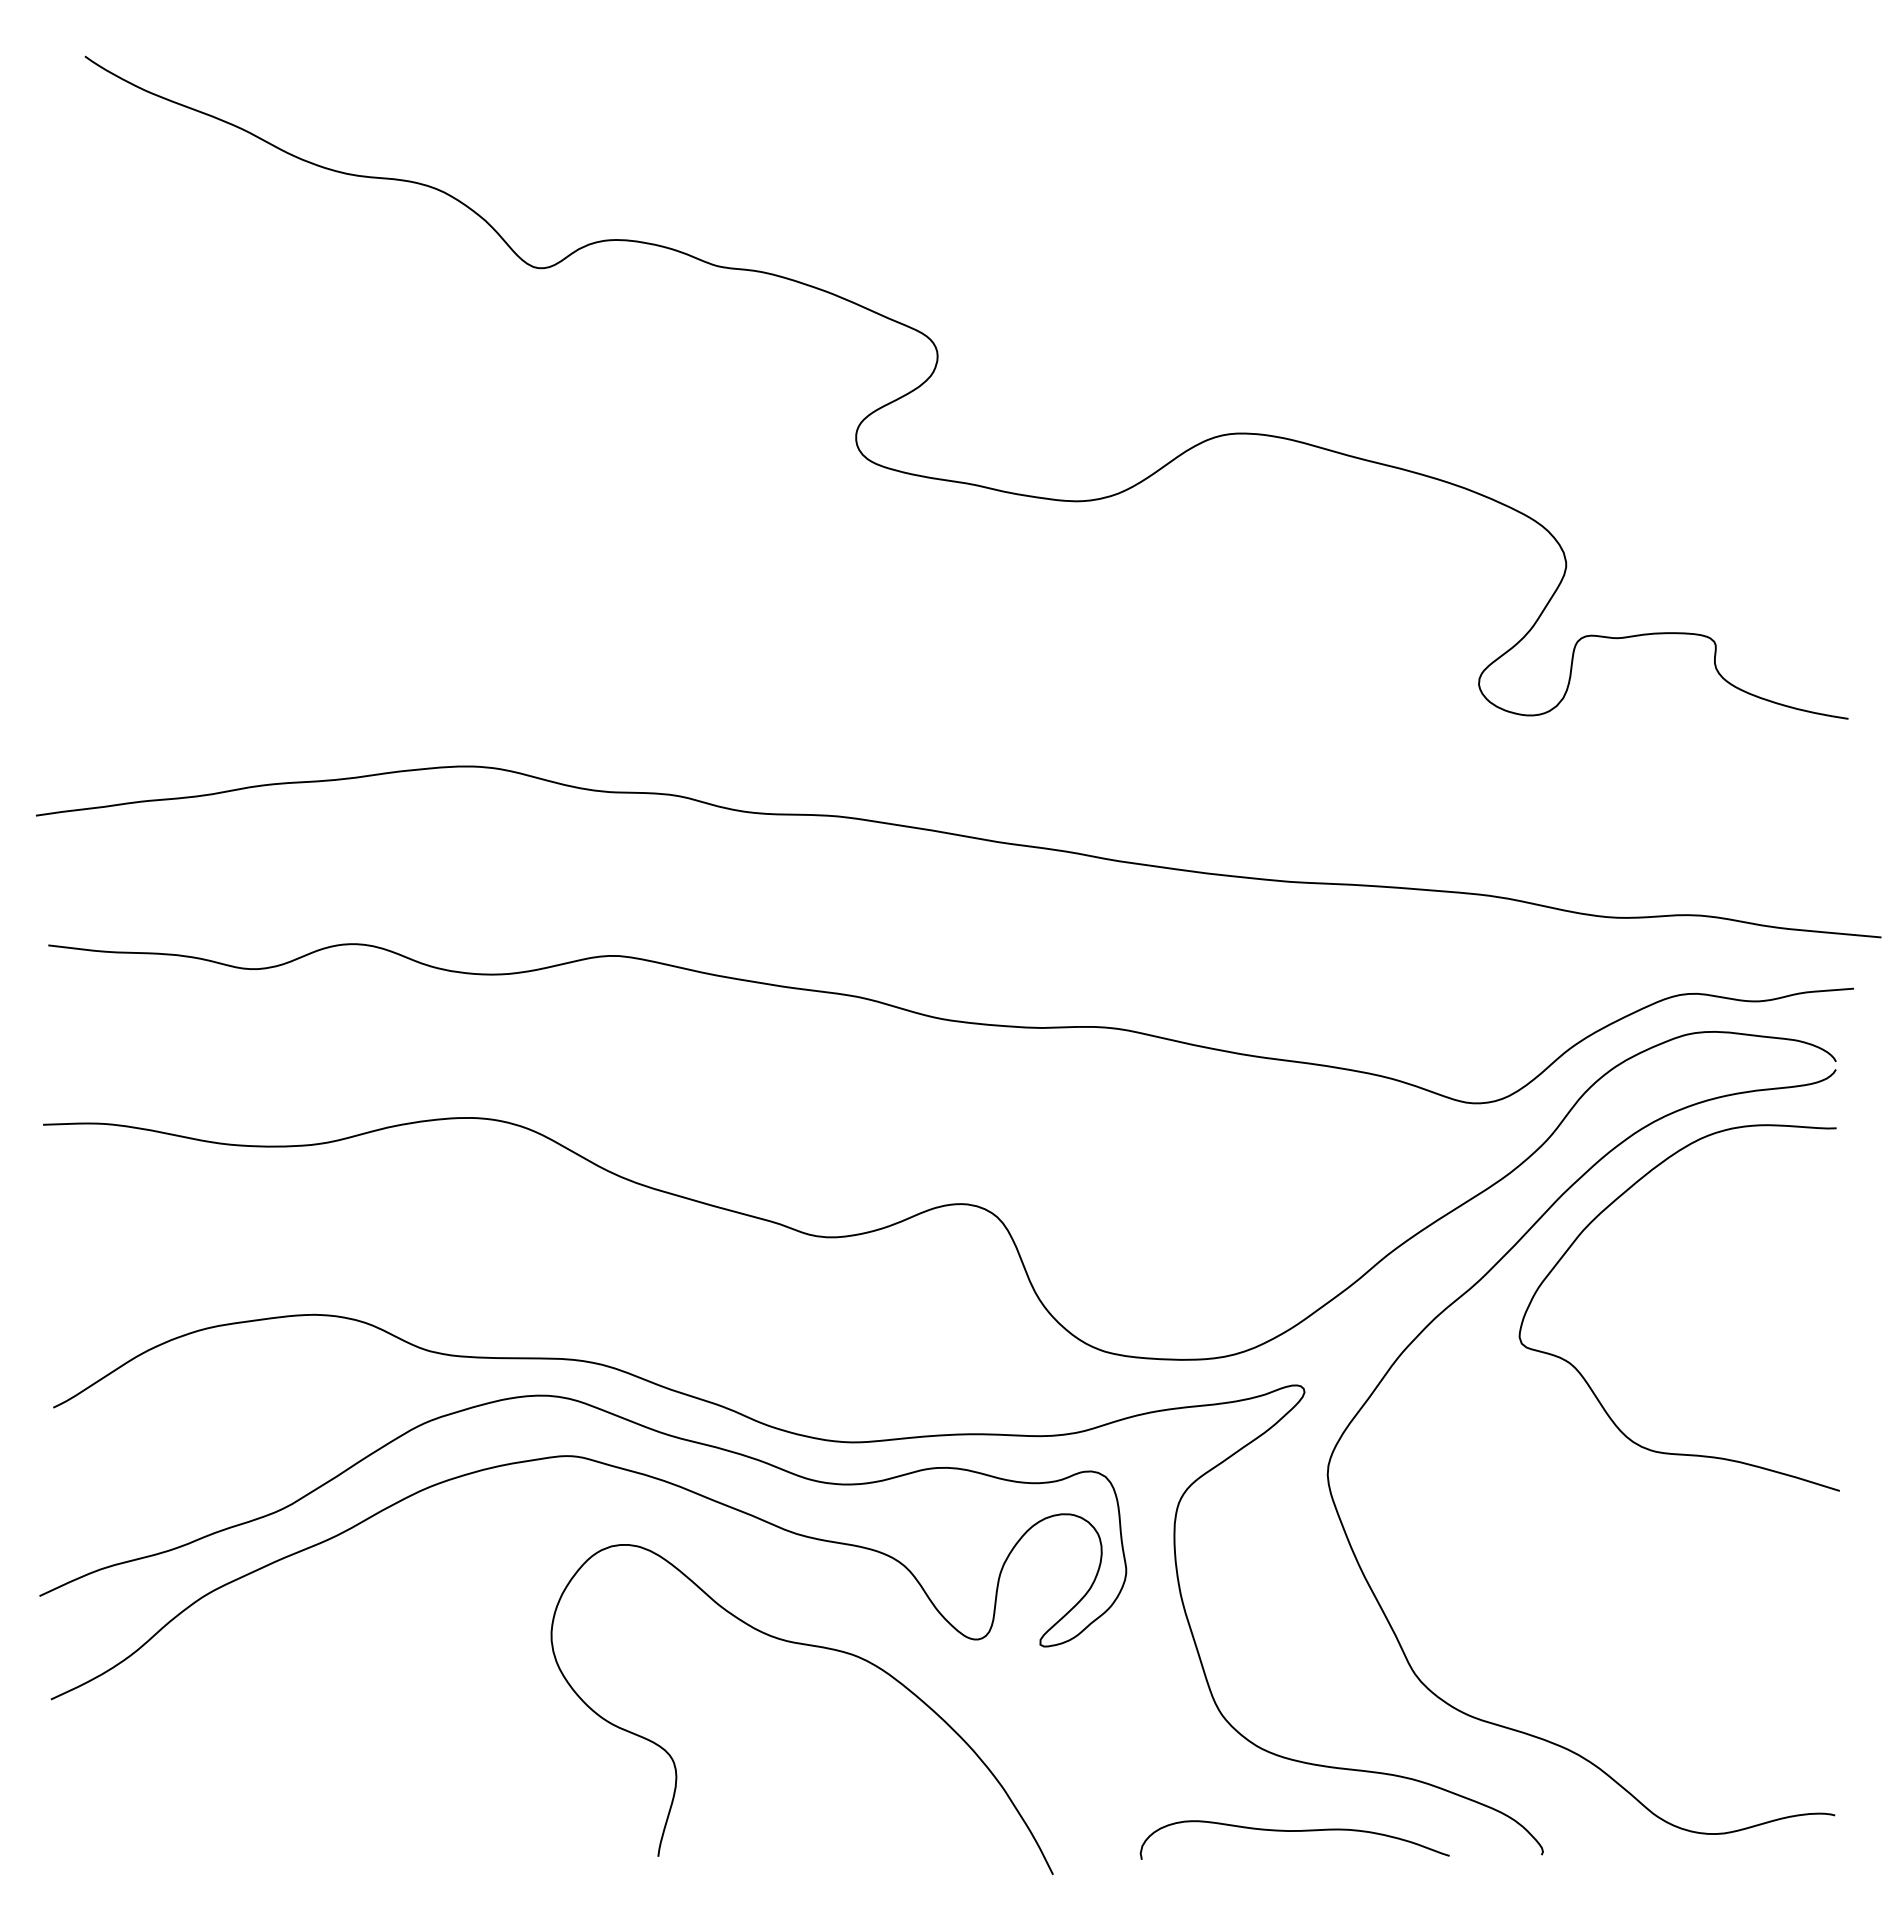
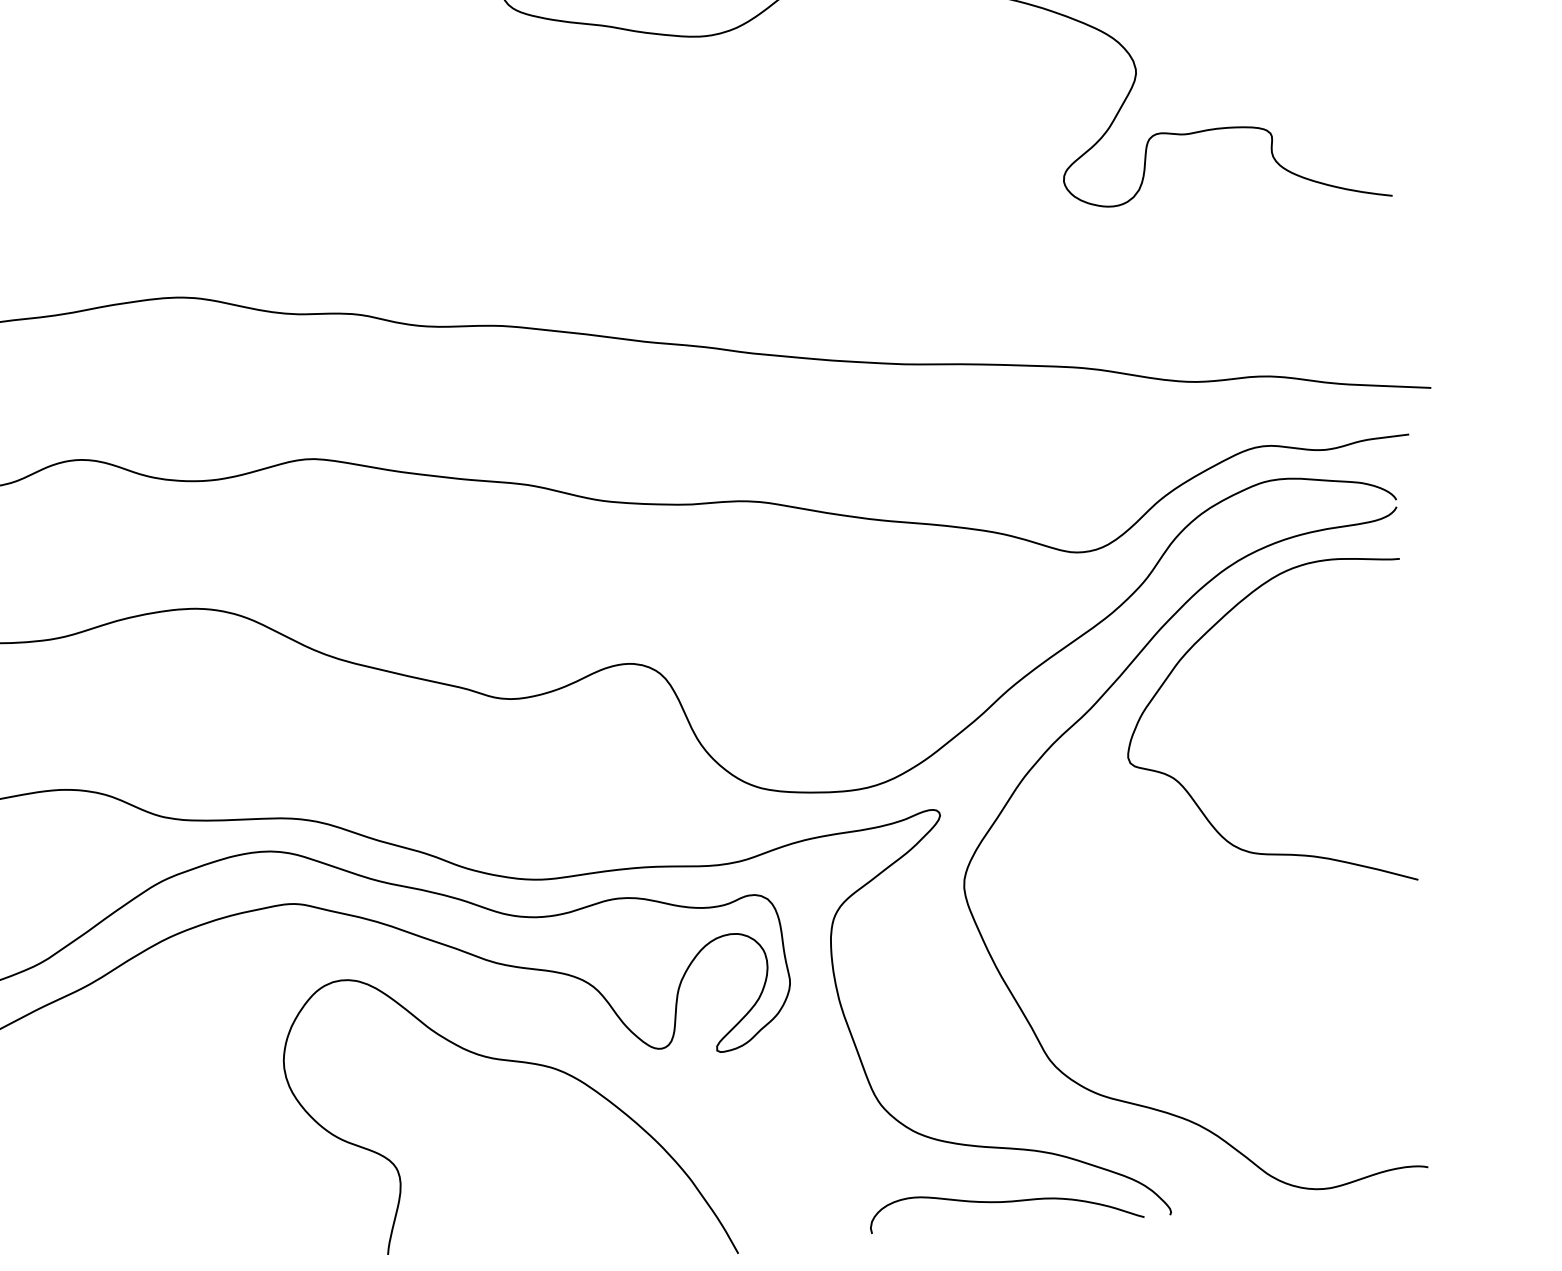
curve: (1294, 1831) -> (1006, 1202), moved

